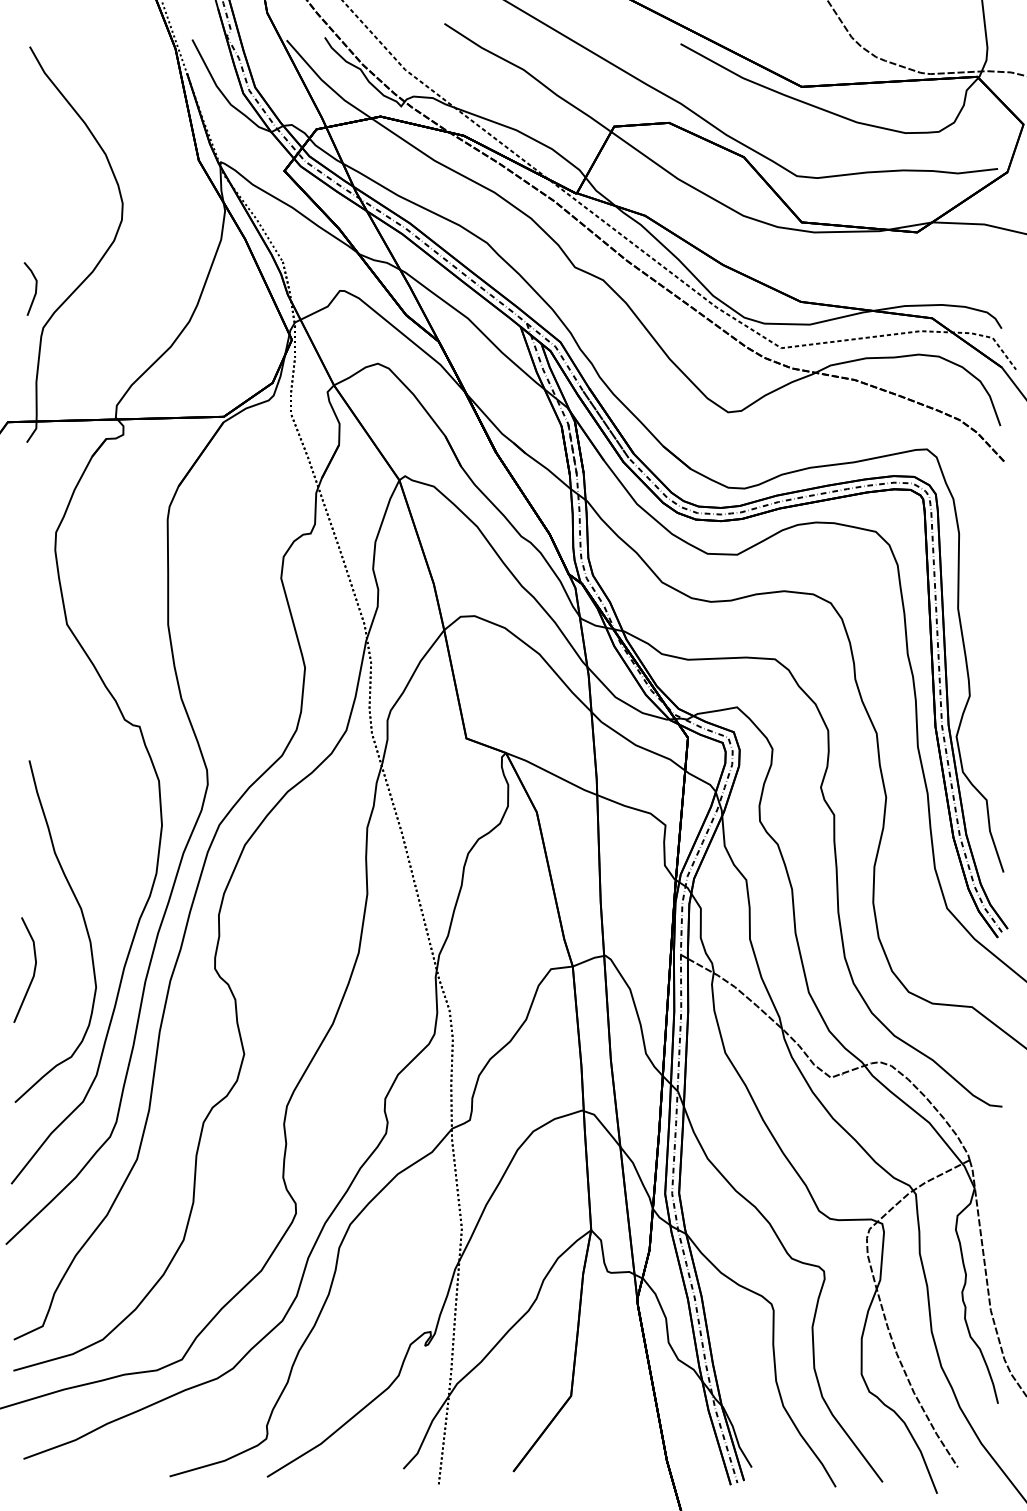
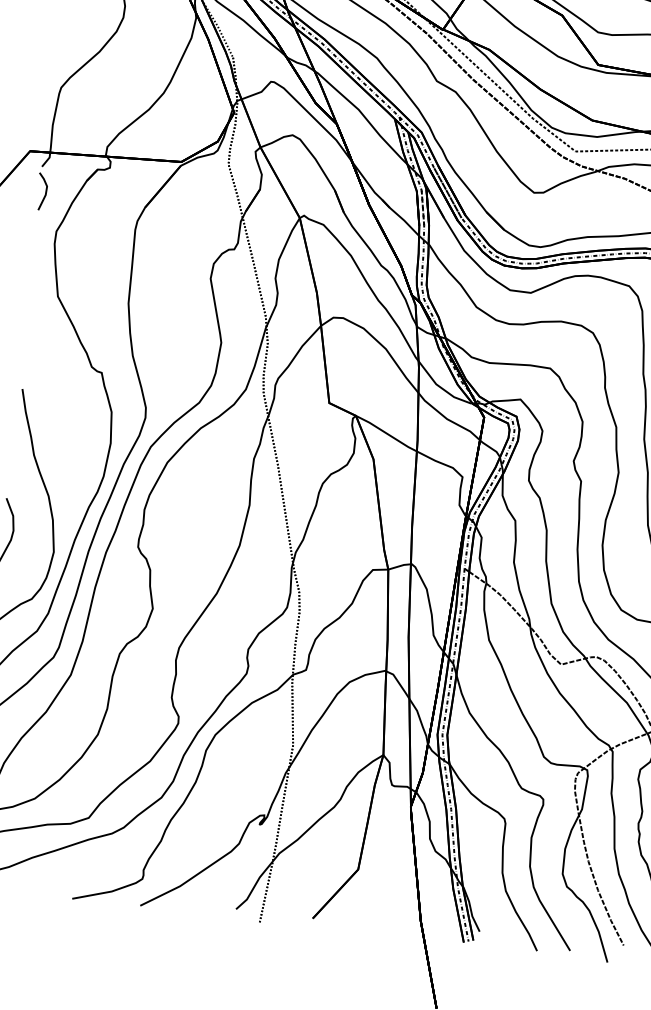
line: (35, 288) -> (45, 191), moved

